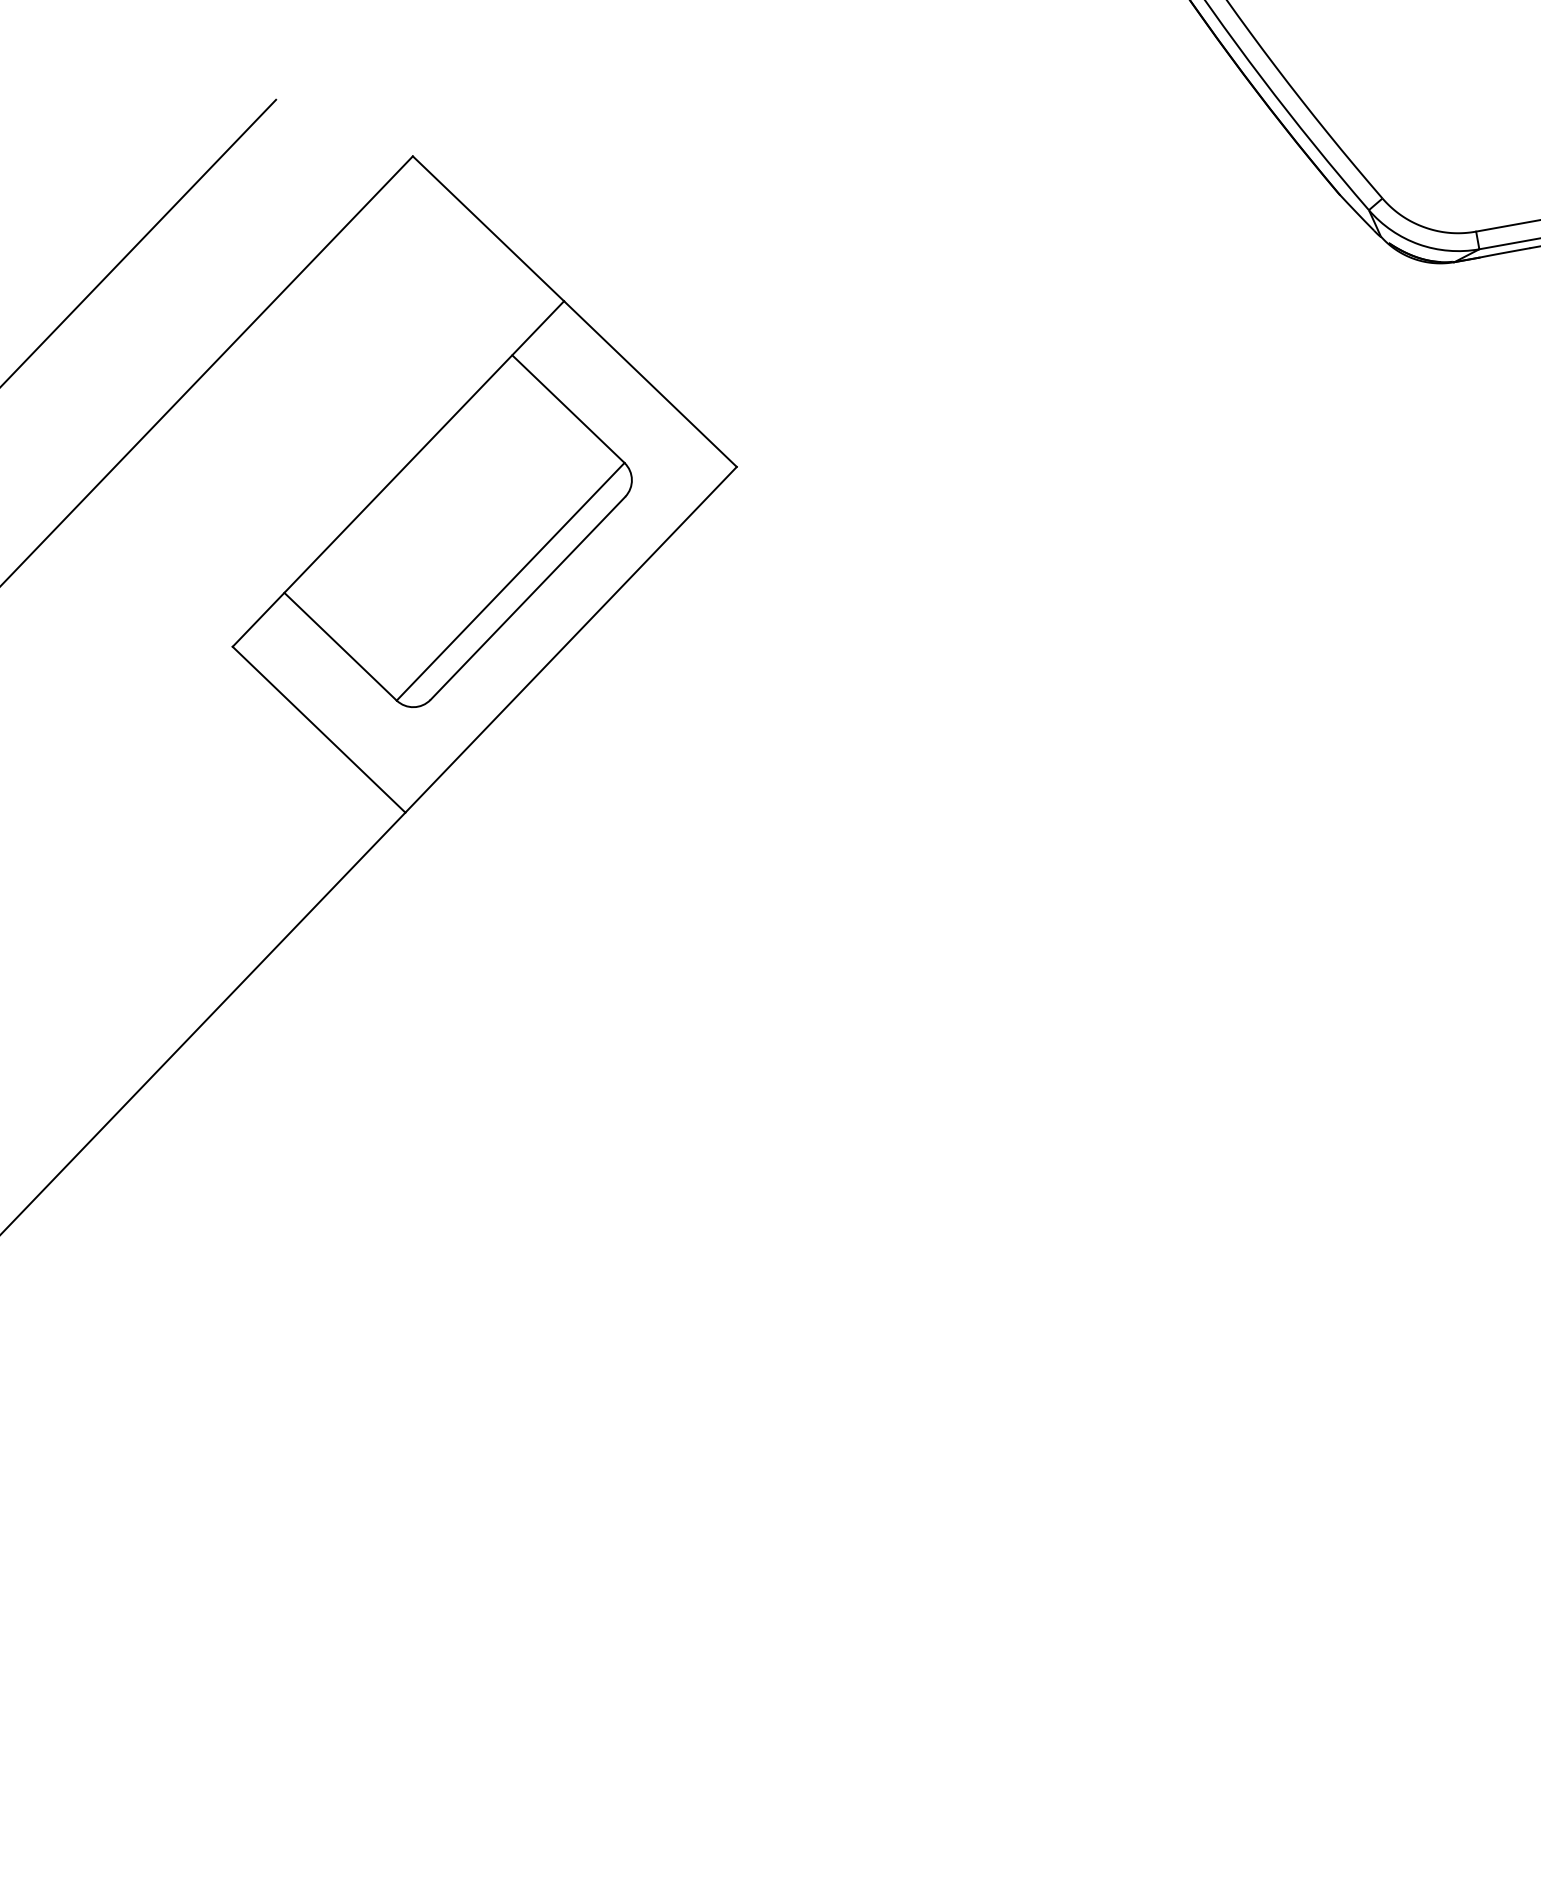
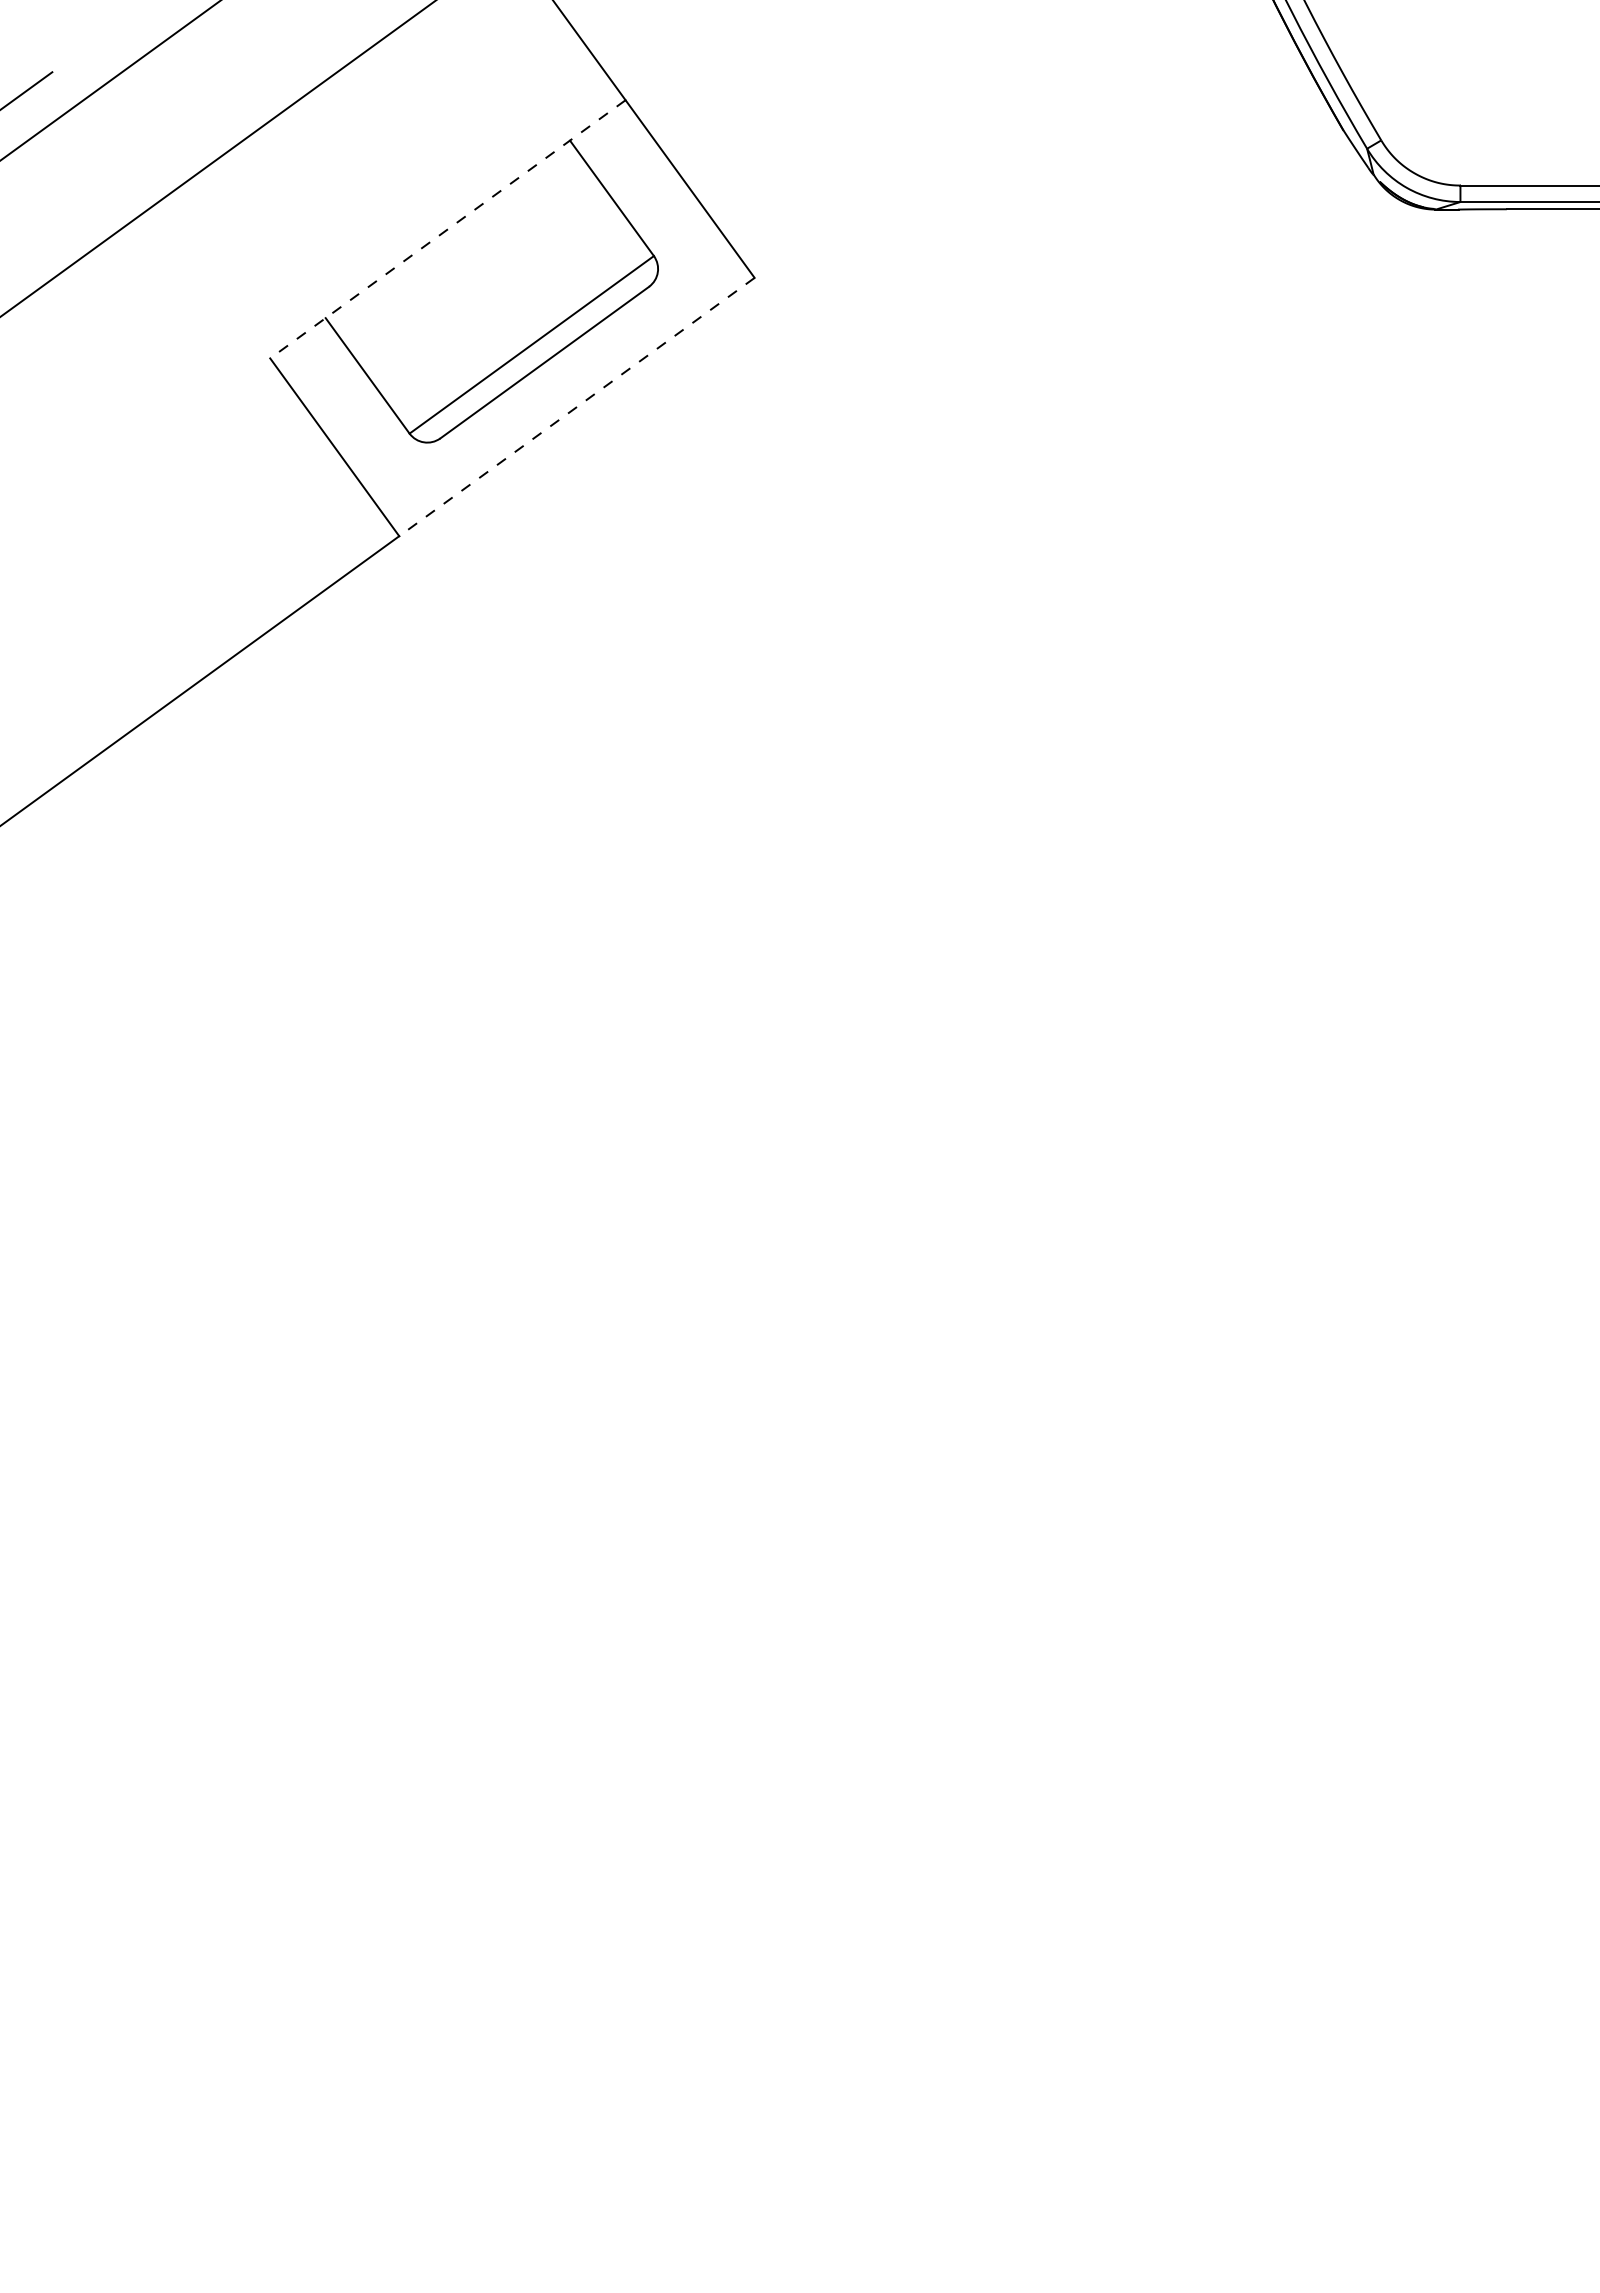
line: (397, 474) -> (447, 229), solid -> dashed
line: (570, 640) -> (576, 407), solid -> dashed

